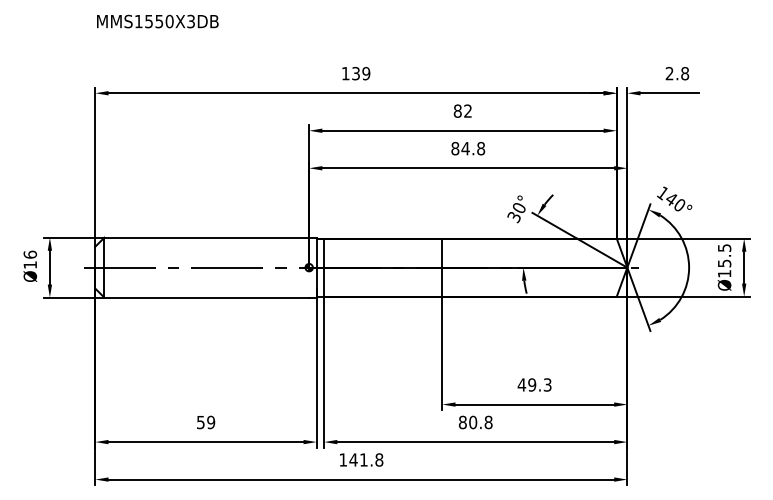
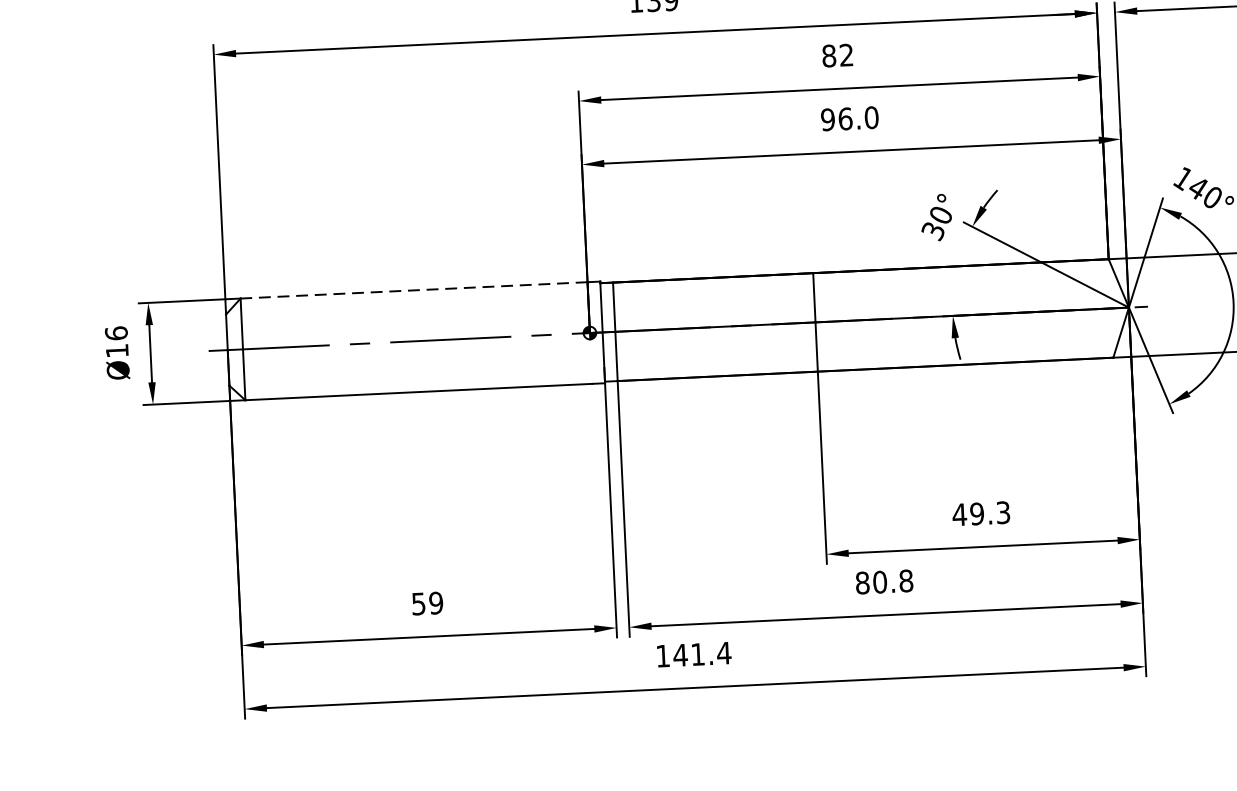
text: (468, 148) -> (850, 118), 84.8 -> 96.0
line: (206, 237) -> (413, 290), solid -> dashed
text: (379, 459) -> (724, 652), 141.8 -> 141.4

